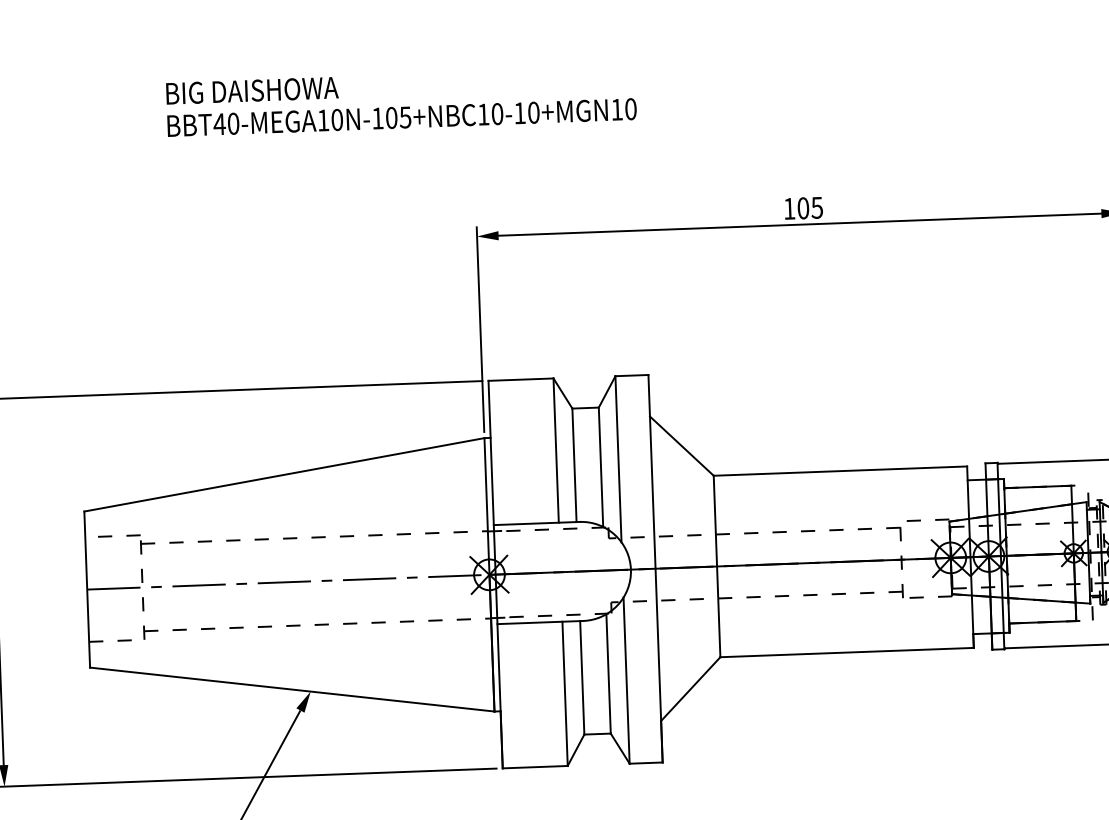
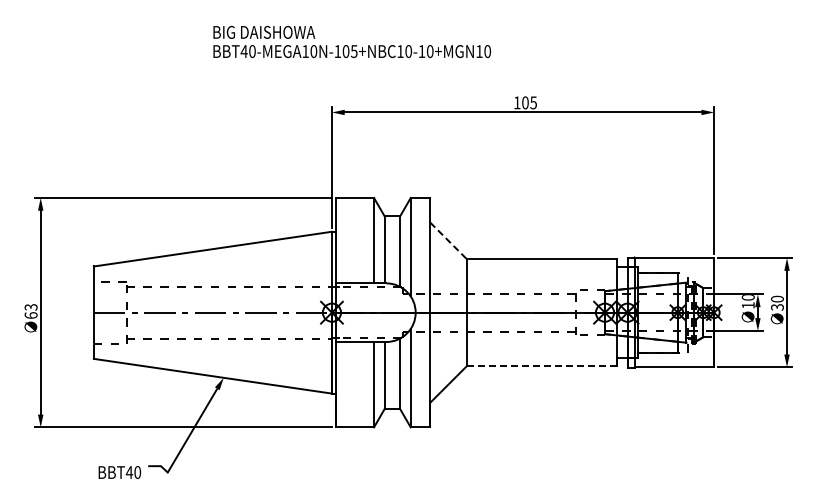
text: (400, 100) -> (351, 41), moved
line: (681, 445) -> (448, 240), solid -> dashed
line: (846, 652) -> (541, 366), solid -> dashed

